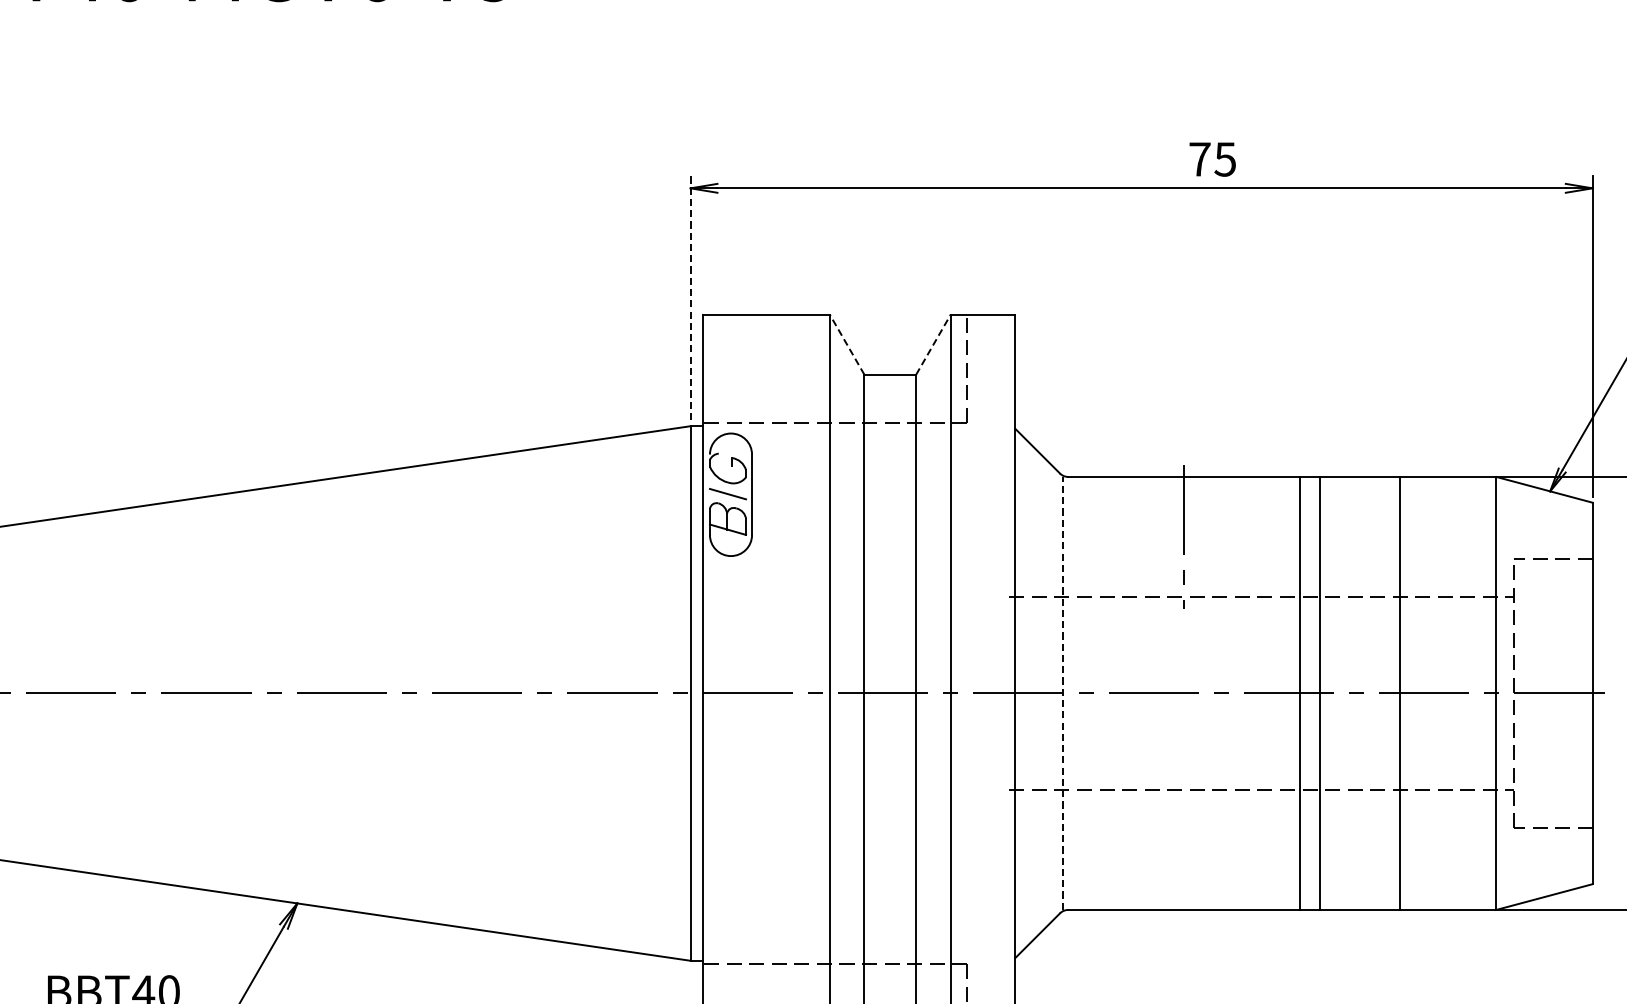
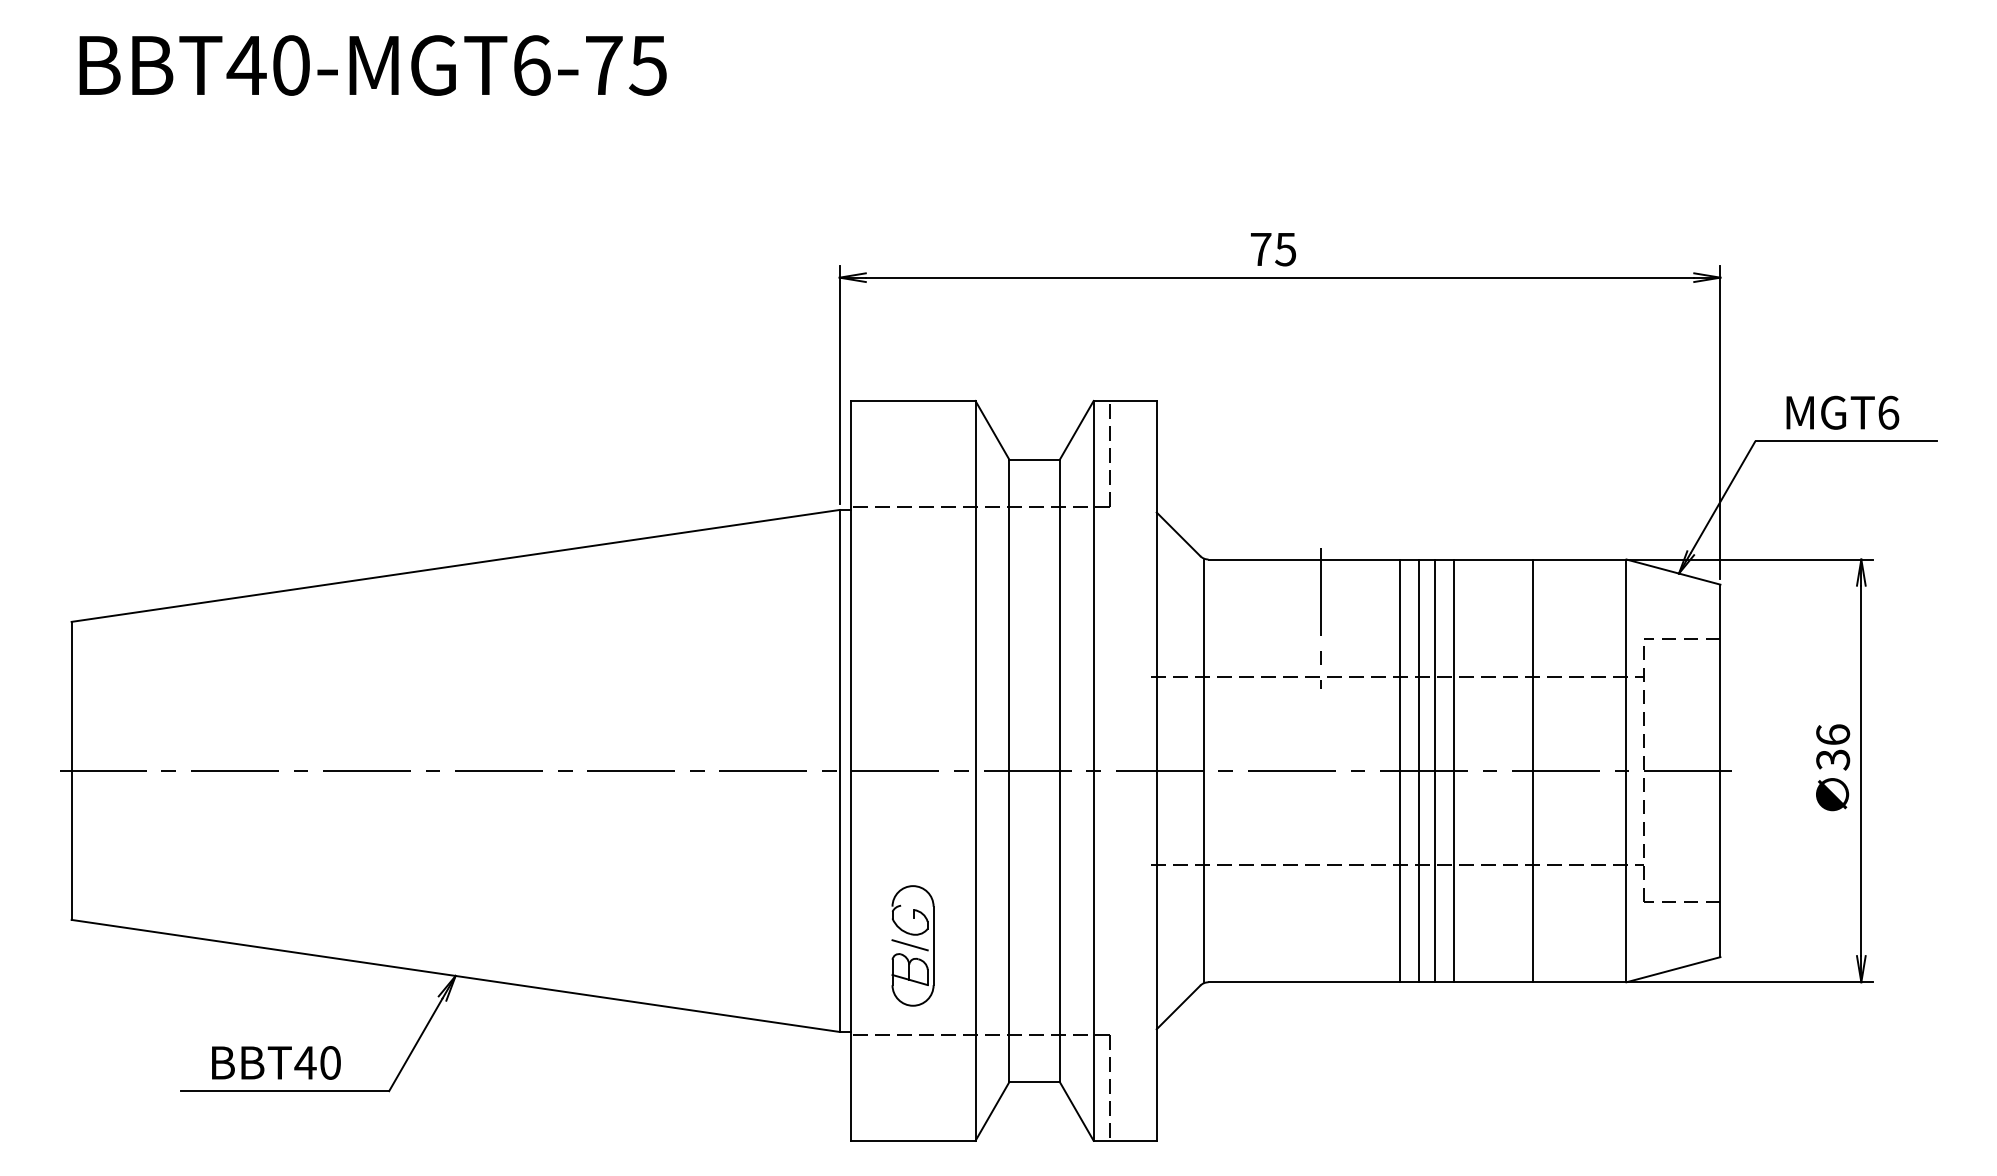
text: (1212, 159) -> (1273, 249), moved
line: (690, 297) -> (839, 384), dashed -> solid
line: (847, 344) -> (992, 430), dashed -> solid
line: (933, 344) -> (1076, 430), dashed -> solid
part: (730, 494) -> (912, 945), moved
line: (1063, 693) -> (1203, 770), dashed -> solid
line: (1263, 693) -> (1399, 770), added
line: (1283, 693) -> (1418, 770), added

